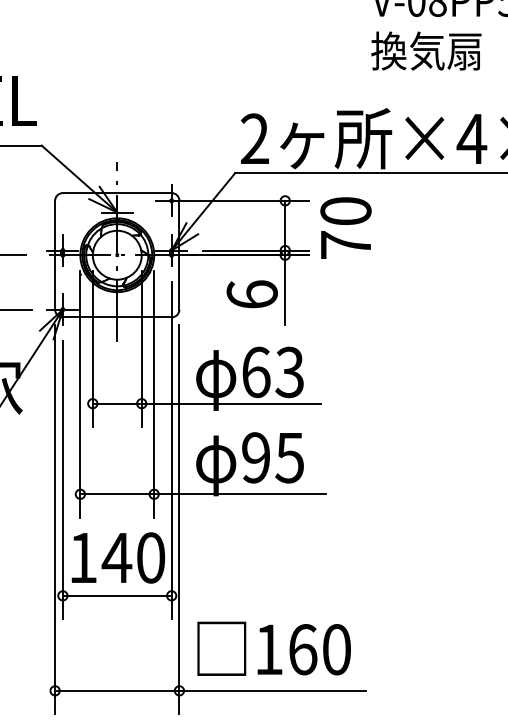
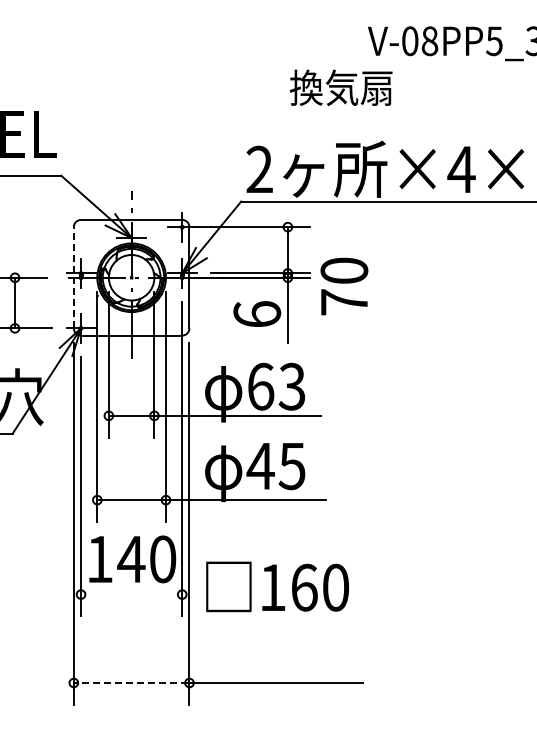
text: (425, 50) -> (340, 87), moved
text: (346, 228) -> (344, 286), moved
line: (54, 254) -> (73, 277), solid -> dashed
text: (255, 458) -> (260, 466), 95 -> 45
line: (117, 595) -> (131, 594), removed
text: (274, 648) -> (277, 586), moved
line: (117, 691) -> (131, 683), solid -> dashed

